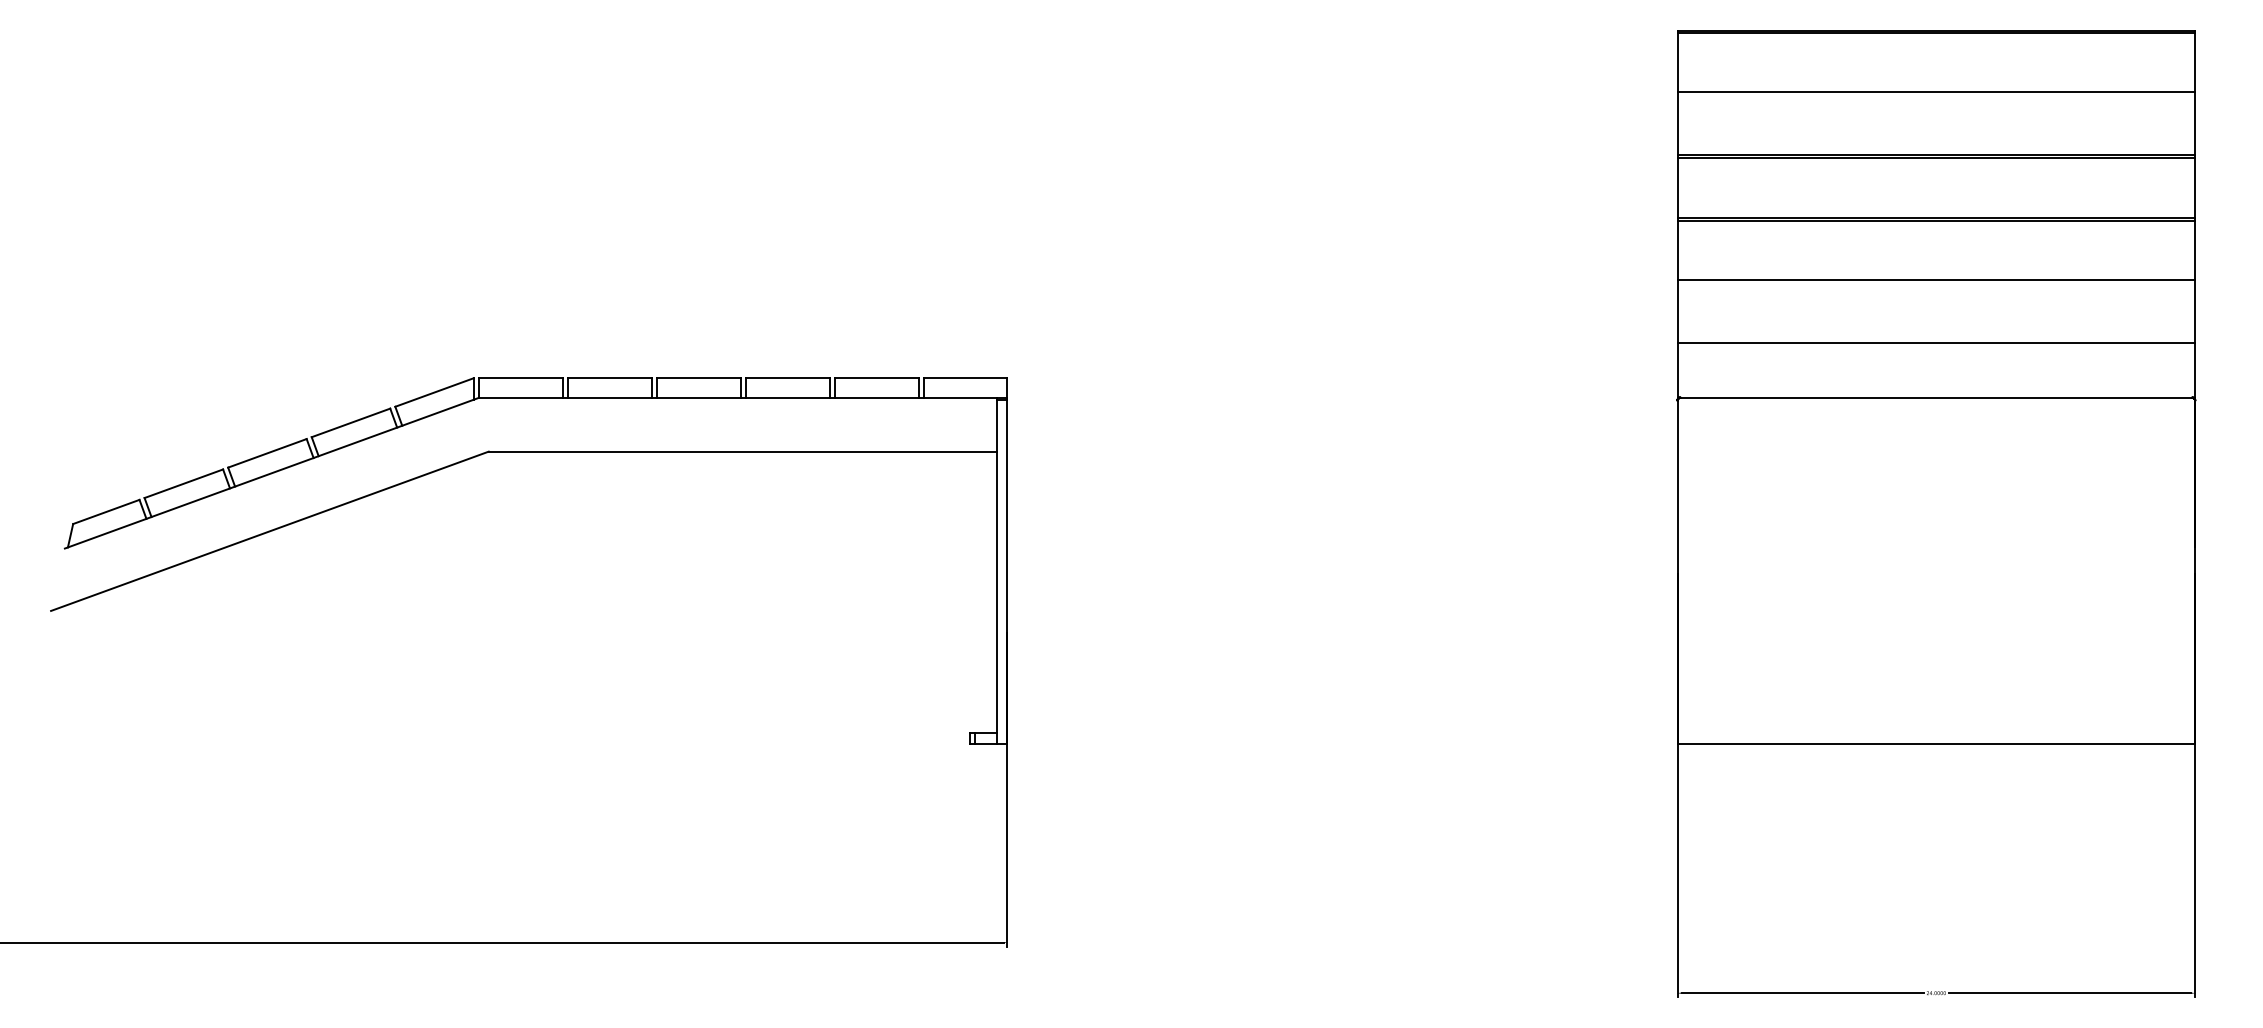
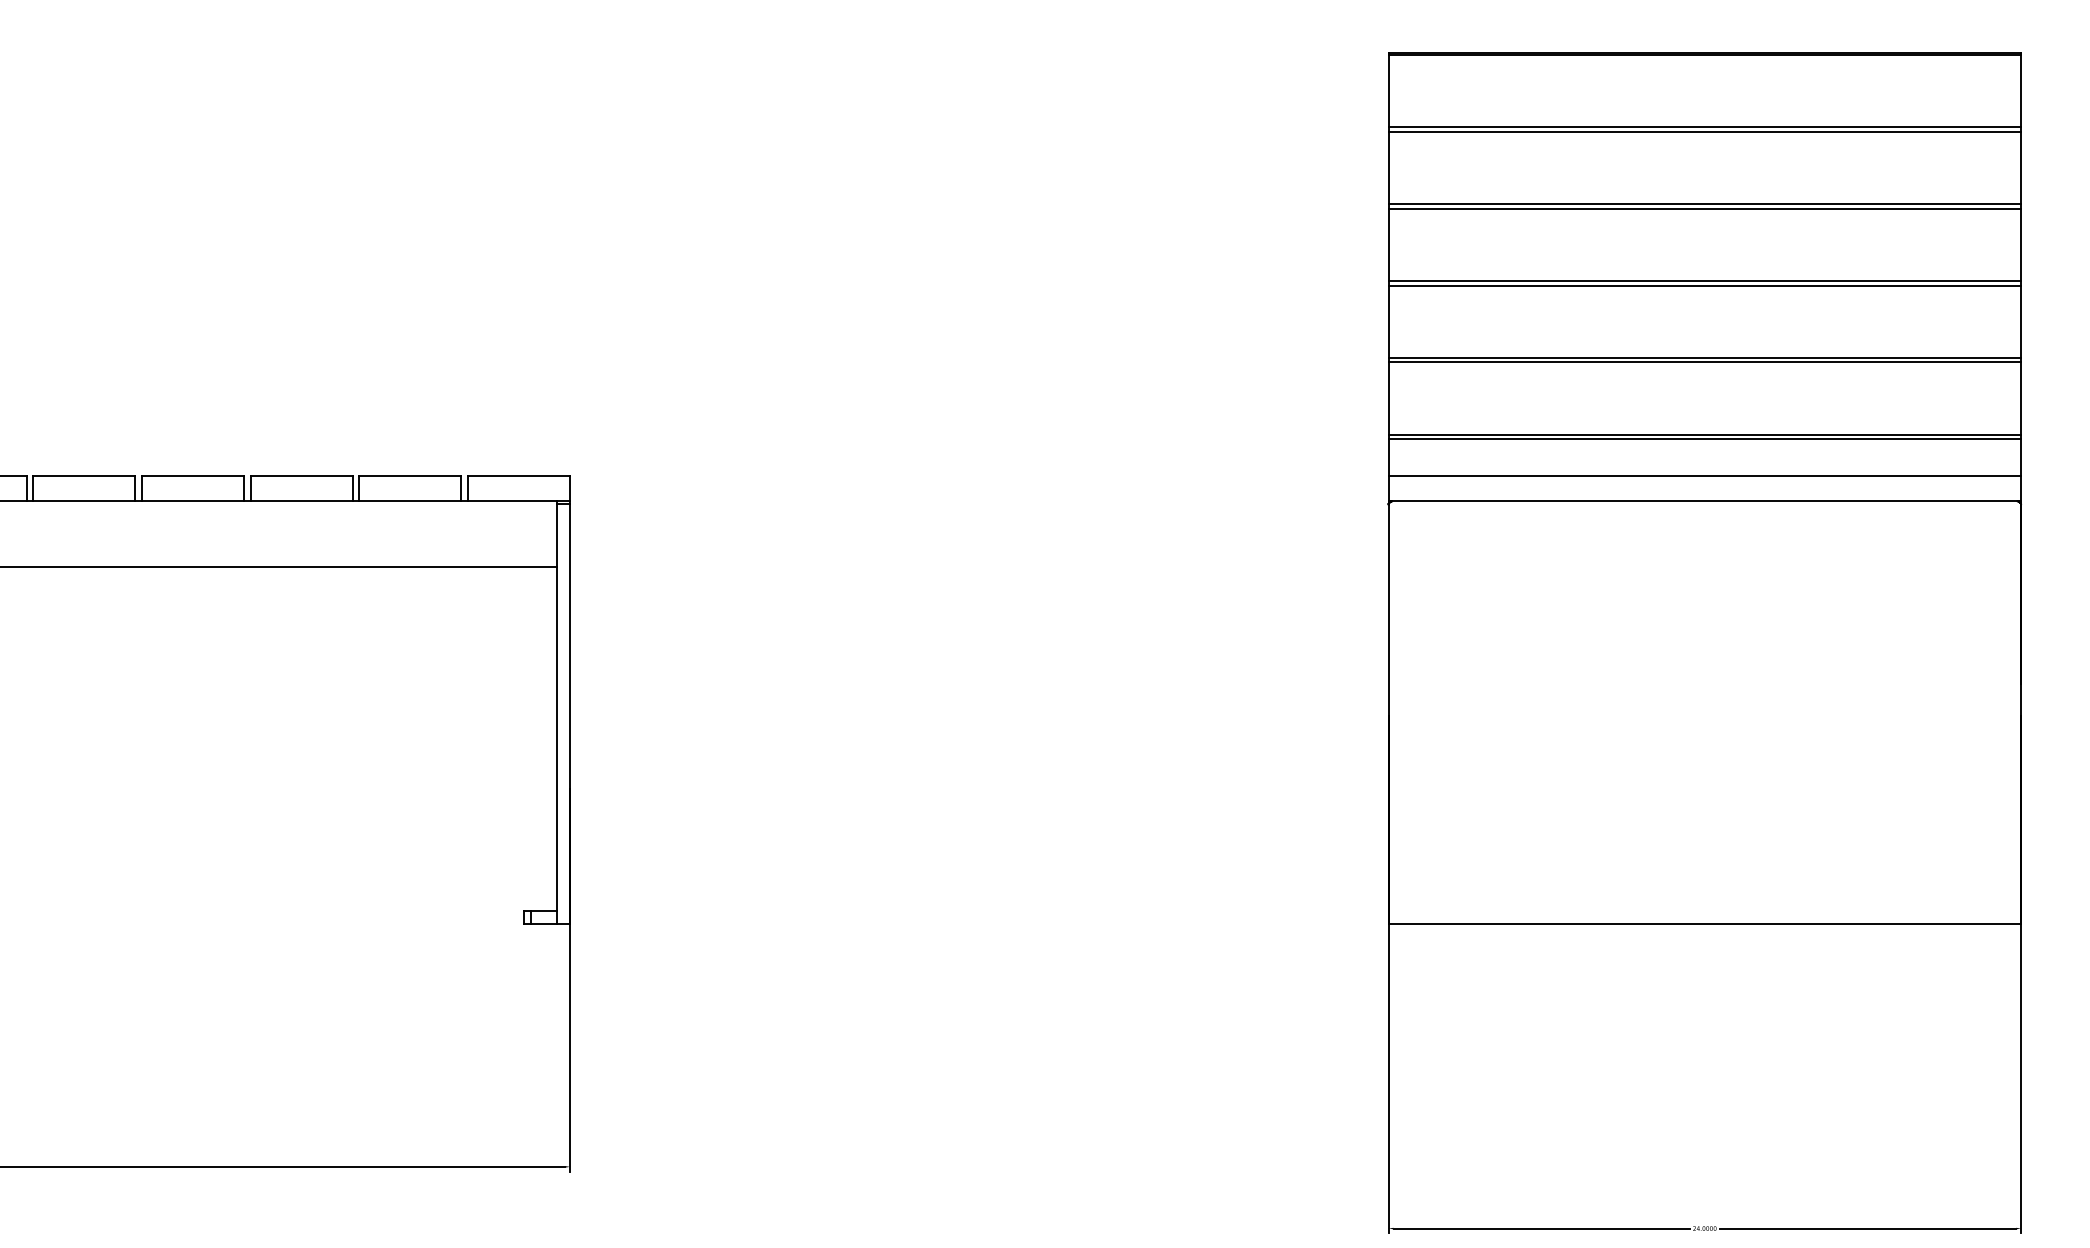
line: (1936, 95) -> (1705, 131), added
line: (1936, 284) -> (1705, 362), added
line: (1936, 347) -> (1705, 439), added
line: (1936, 377) -> (1705, 476), added

